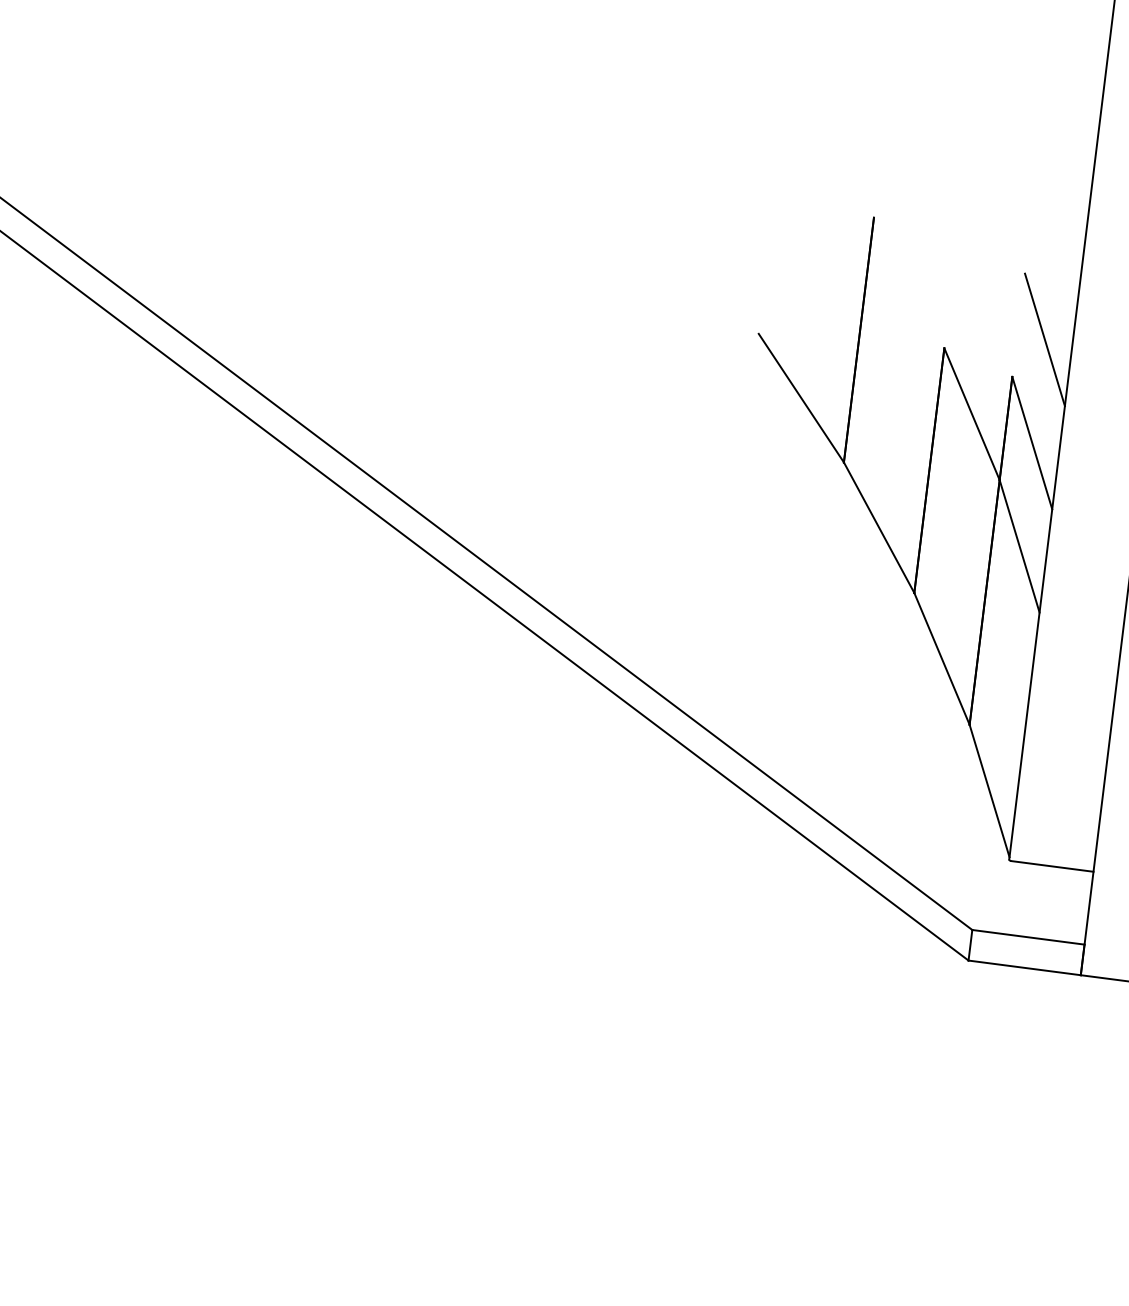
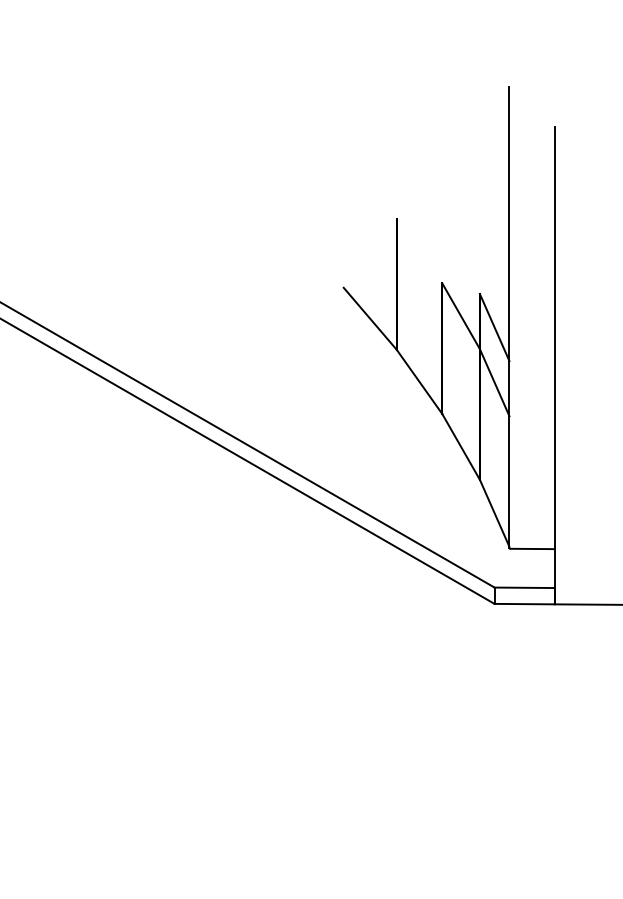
line: (1044, 339) -> (494, 272), removed

